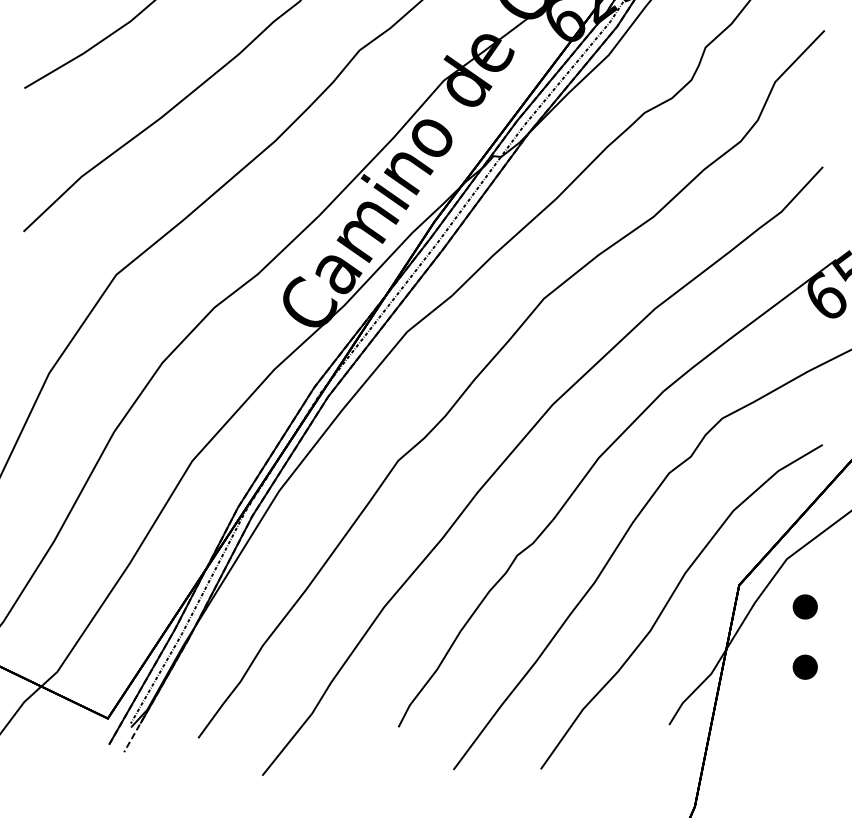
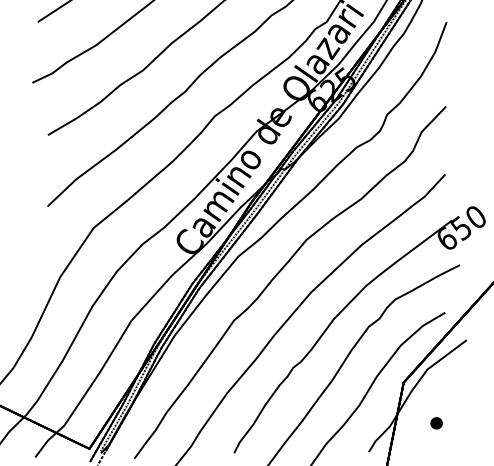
part: (805, 607) -> (436, 393), removed

